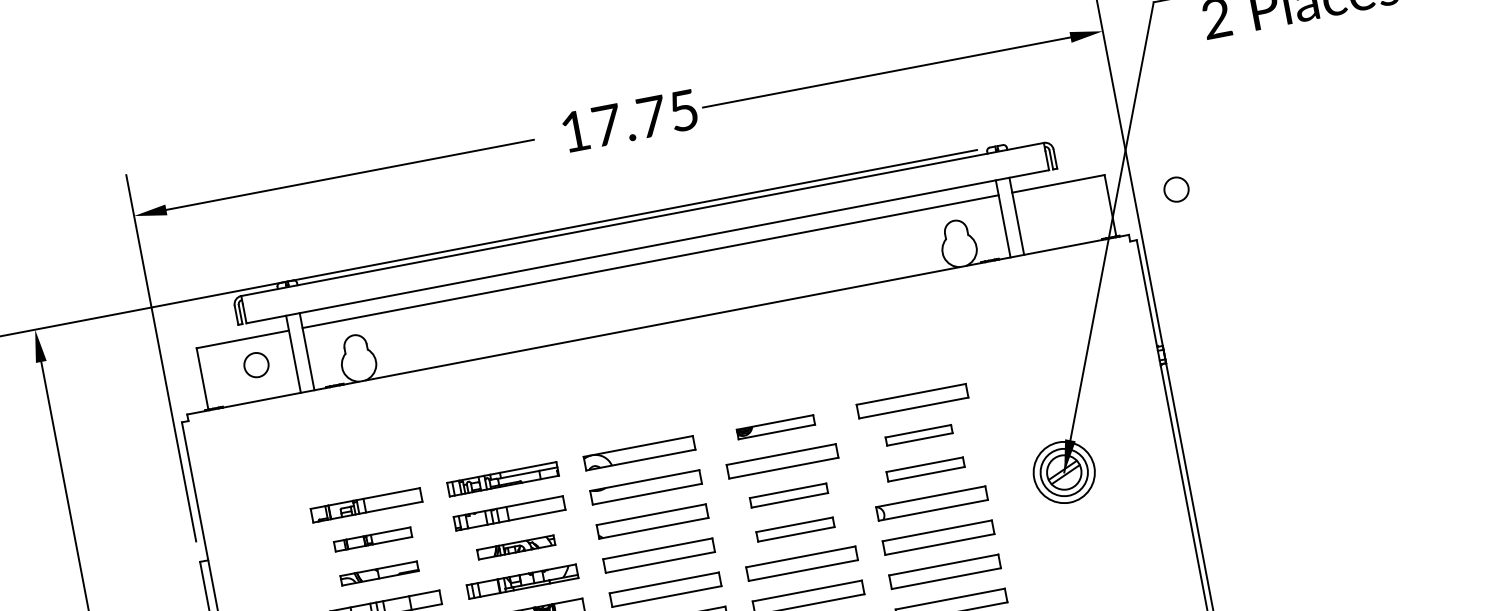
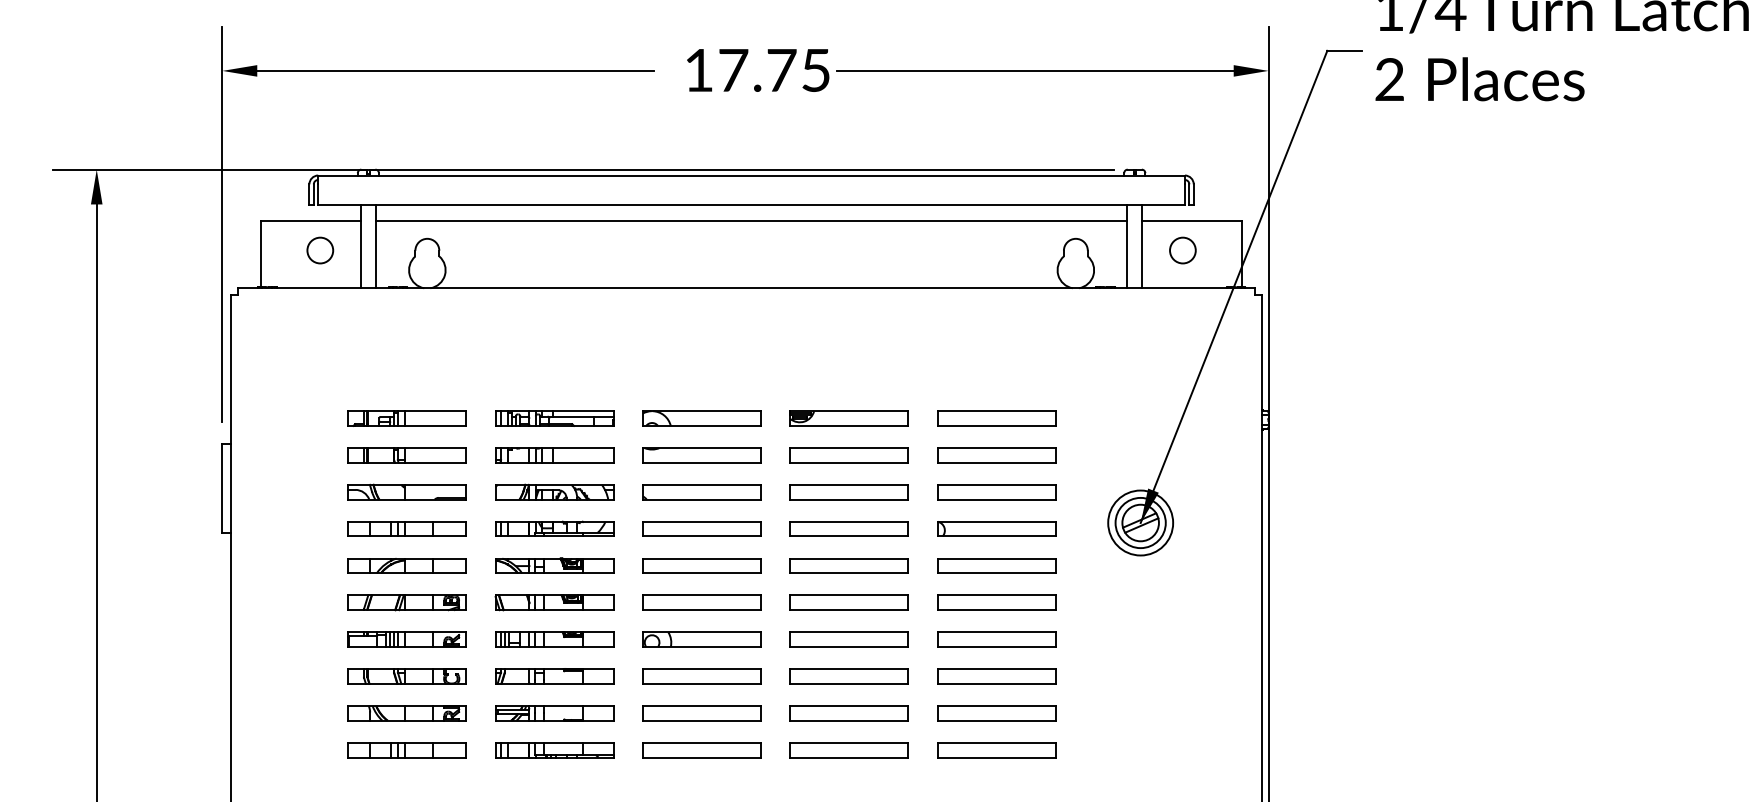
circle: (1176, 189) -> (1182, 250), moved
part: (775, 427) -> (848, 418), size x1.43
part: (918, 435) -> (996, 455), size x1.67
part: (925, 469) -> (996, 492), size x1.43
part: (788, 495) -> (848, 492), size x1.43
part: (794, 529) -> (848, 528), size x1.43
part: (372, 539) -> (406, 455), size x1.43
part: (515, 546) -> (554, 491), size x1.43
part: (378, 573) -> (406, 491), size x1.43

